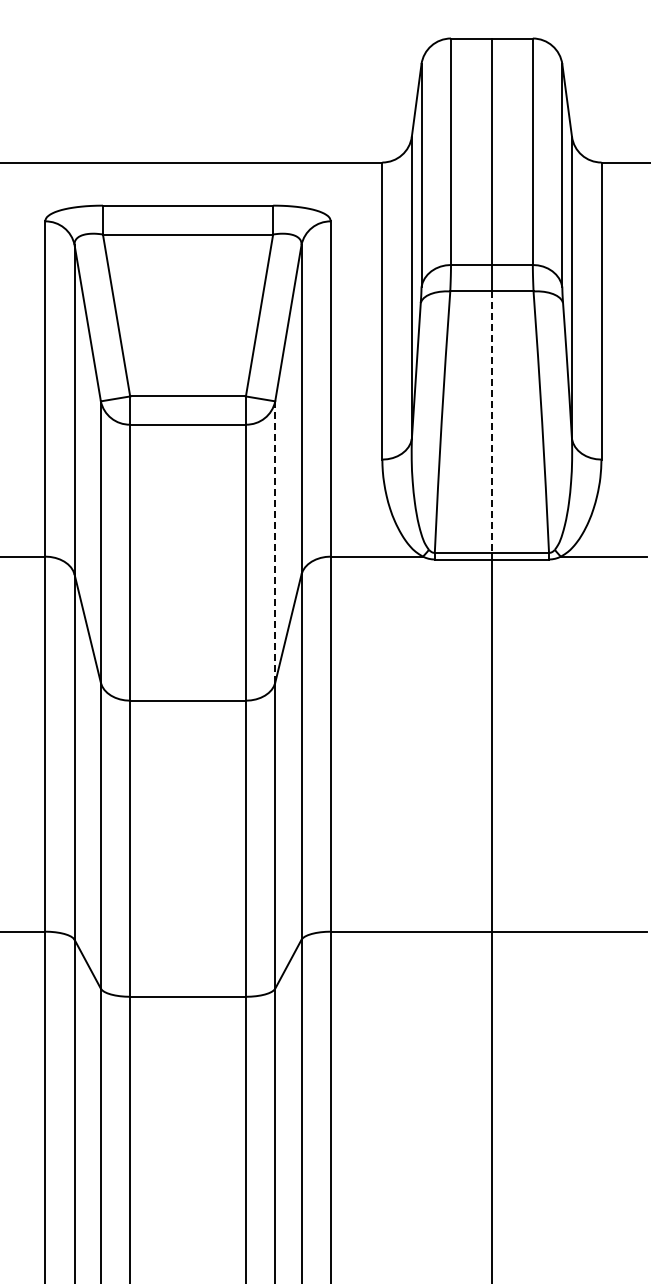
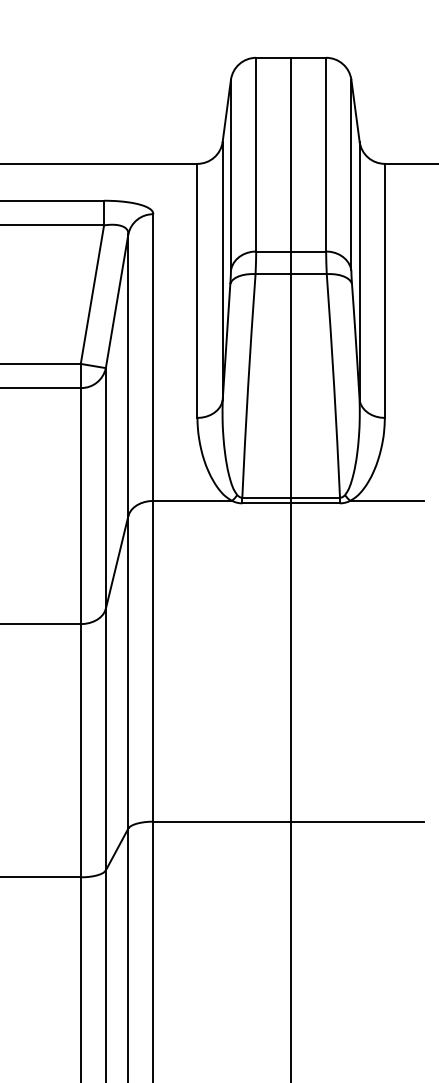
line: (491, 422) -> (290, 386), dashed -> solid
line: (275, 542) -> (106, 488), dashed -> solid

